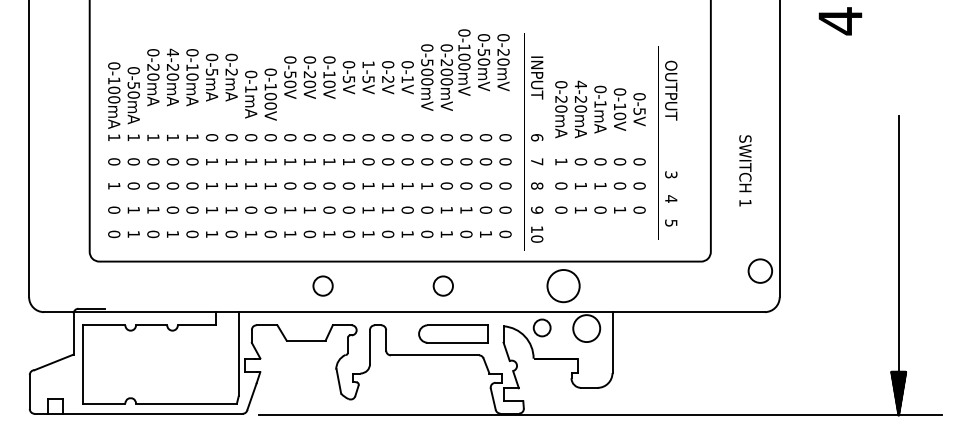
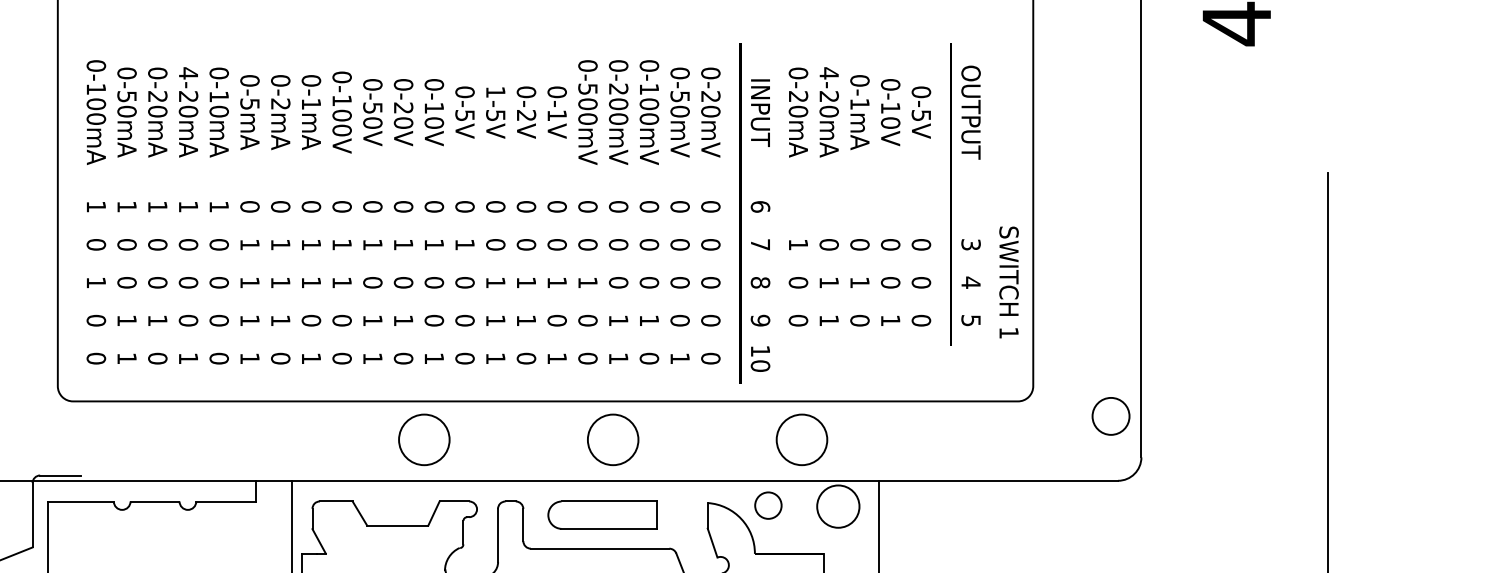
text: (483, 62) -> (679, 112), moved
text: (260, 94) -> (326, 112), moved
text: (123, 95) -> (110, 112), moved
text: (600, 109) -> (859, 112), moved
text: (667, 142) -> (965, 193), moved
text: (745, 170) -> (1009, 281), moved
circle: (323, 285) -> (424, 438), size x1.67
circle: (443, 285) -> (613, 438), size x1.67
part: (453, 333) -> (602, 514), moved

